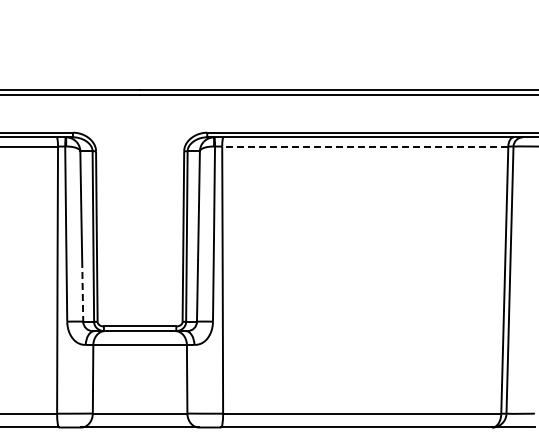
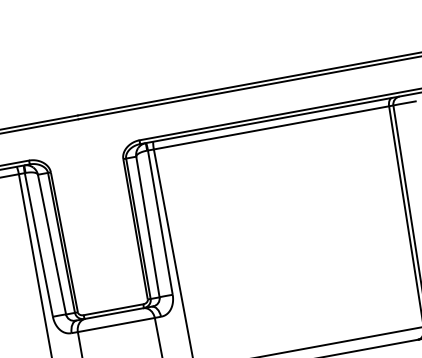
line: (364, 146) -> (270, 127), dashed -> solid
line: (82, 291) -> (60, 289), dashed -> solid

